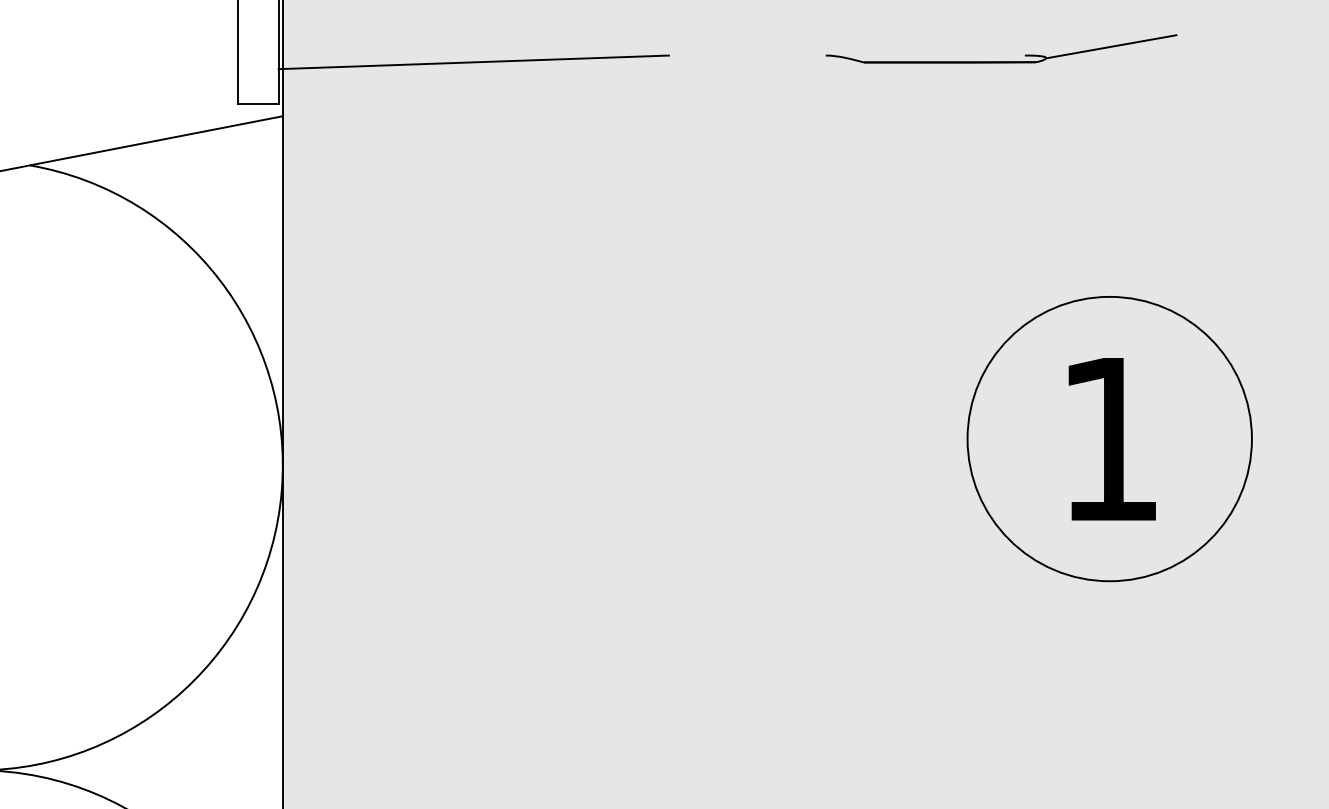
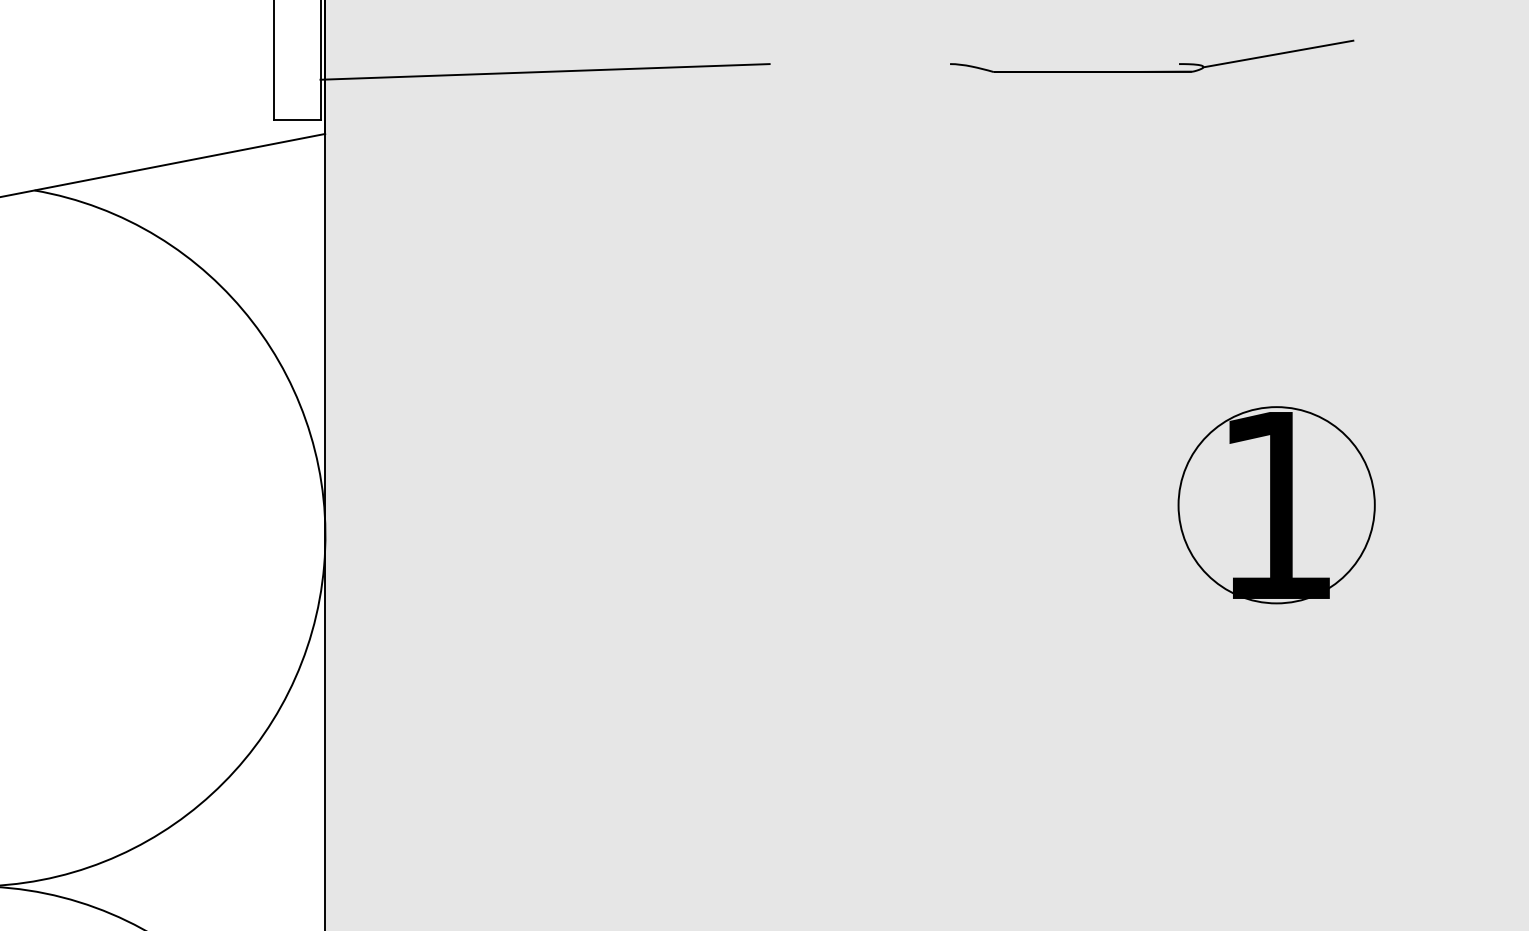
circle: (1109, 438) -> (1276, 504), size x0.6

